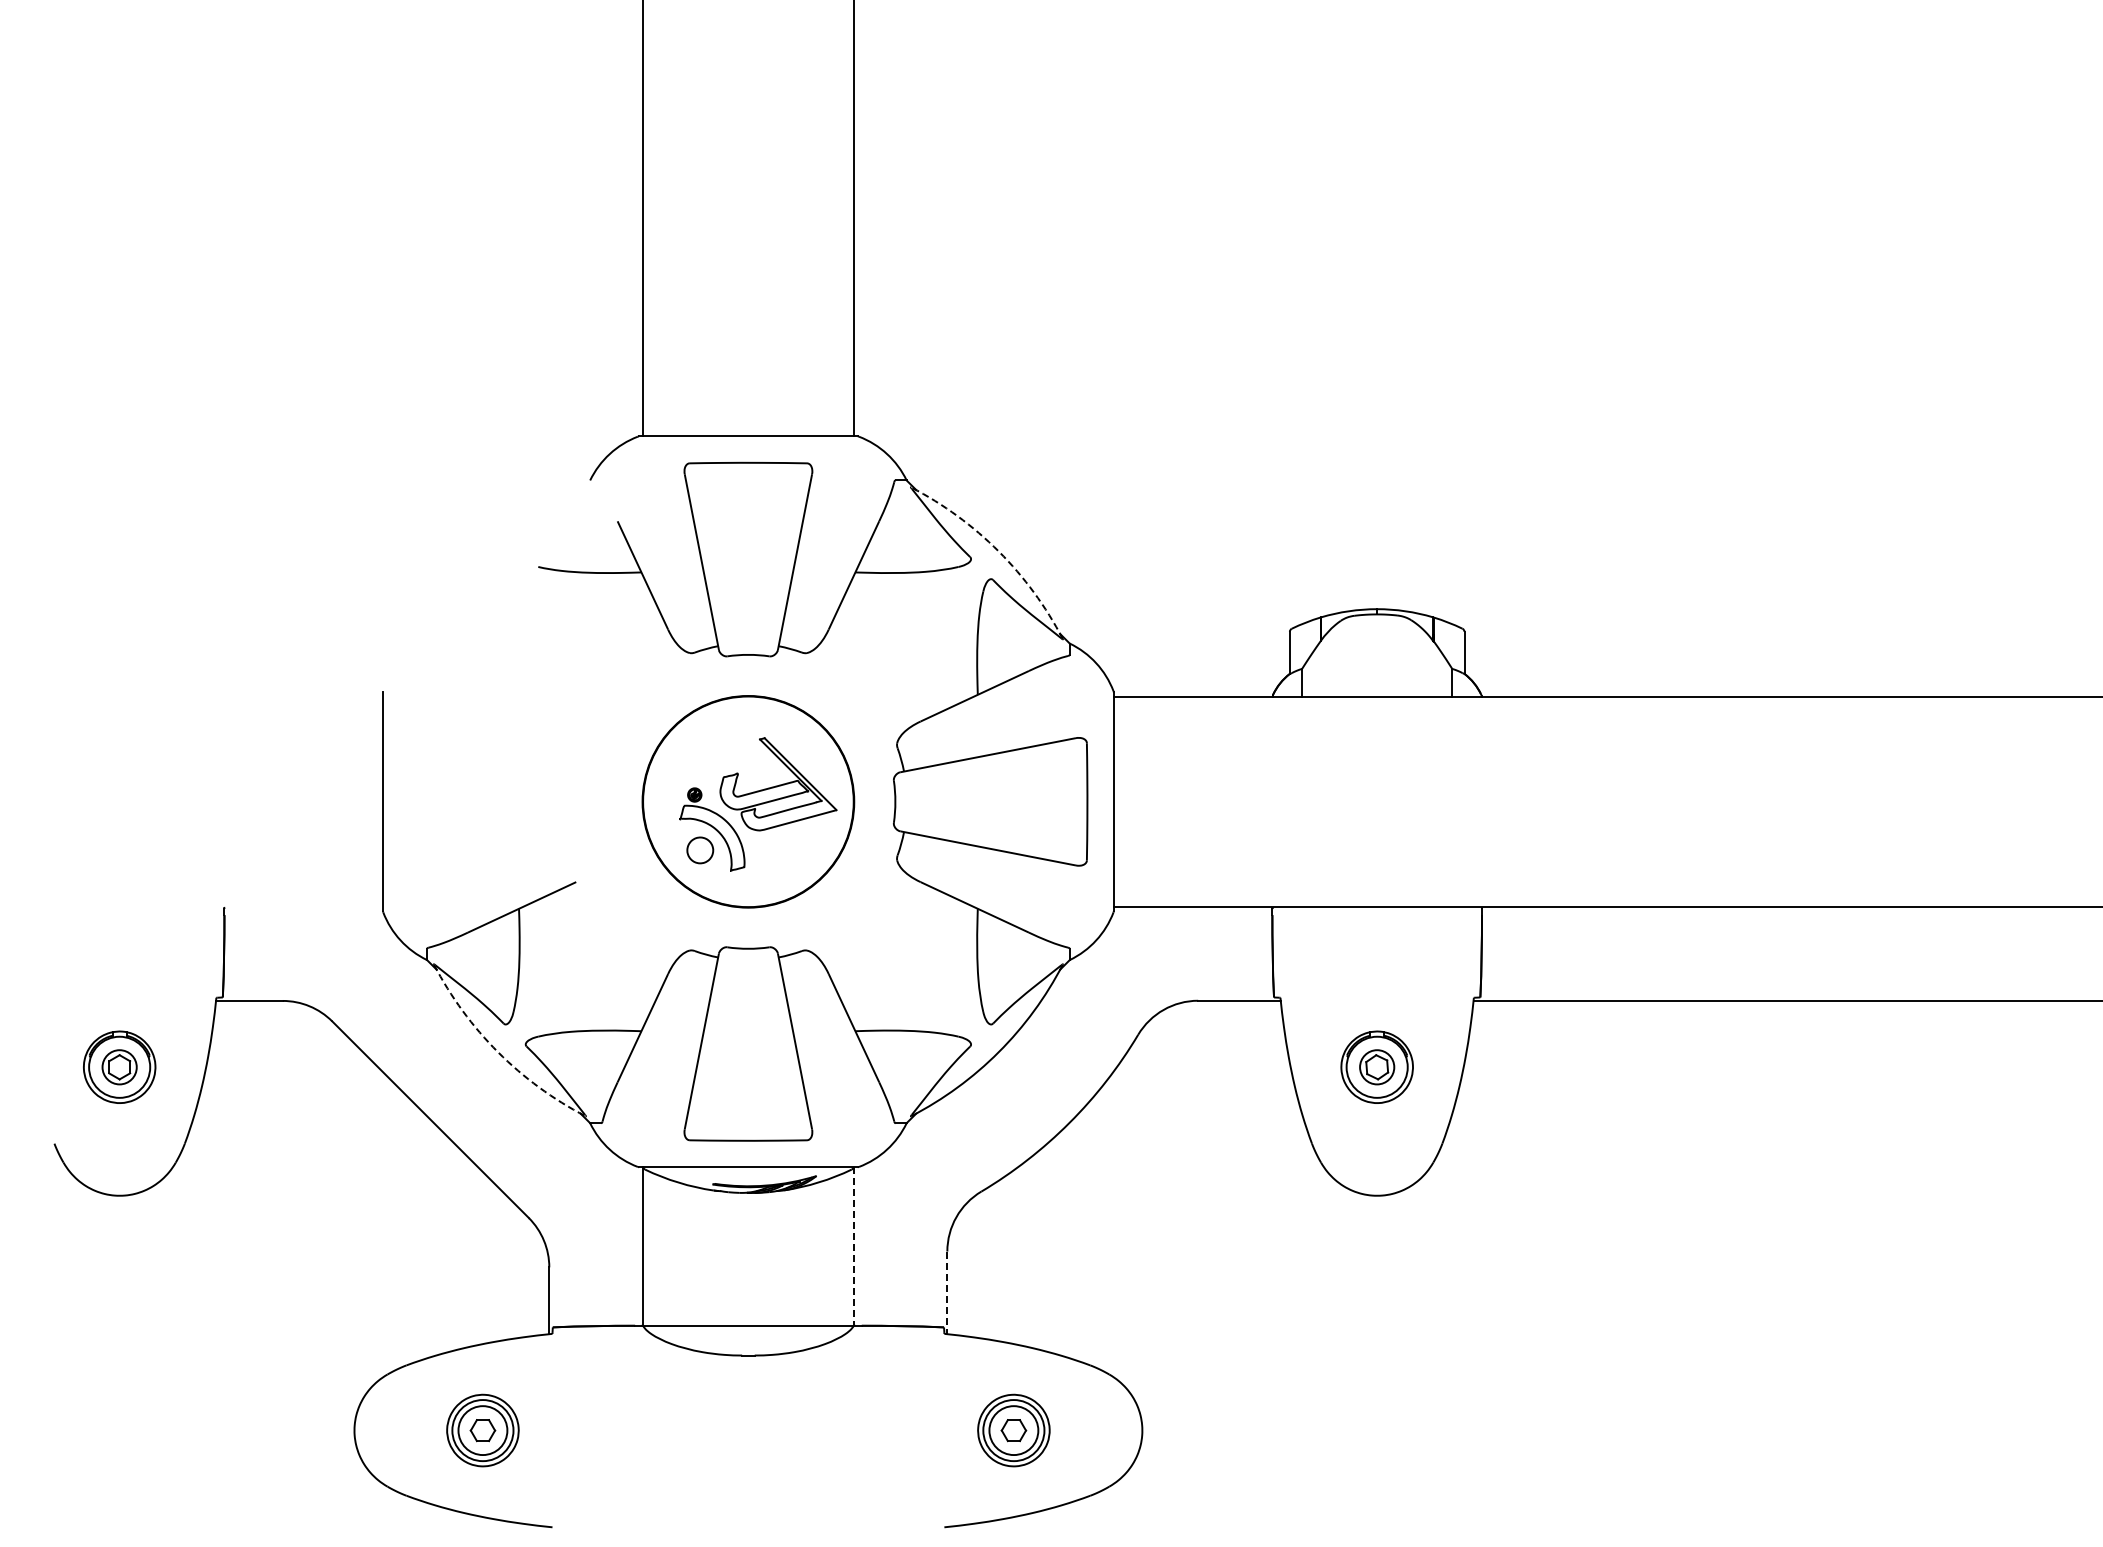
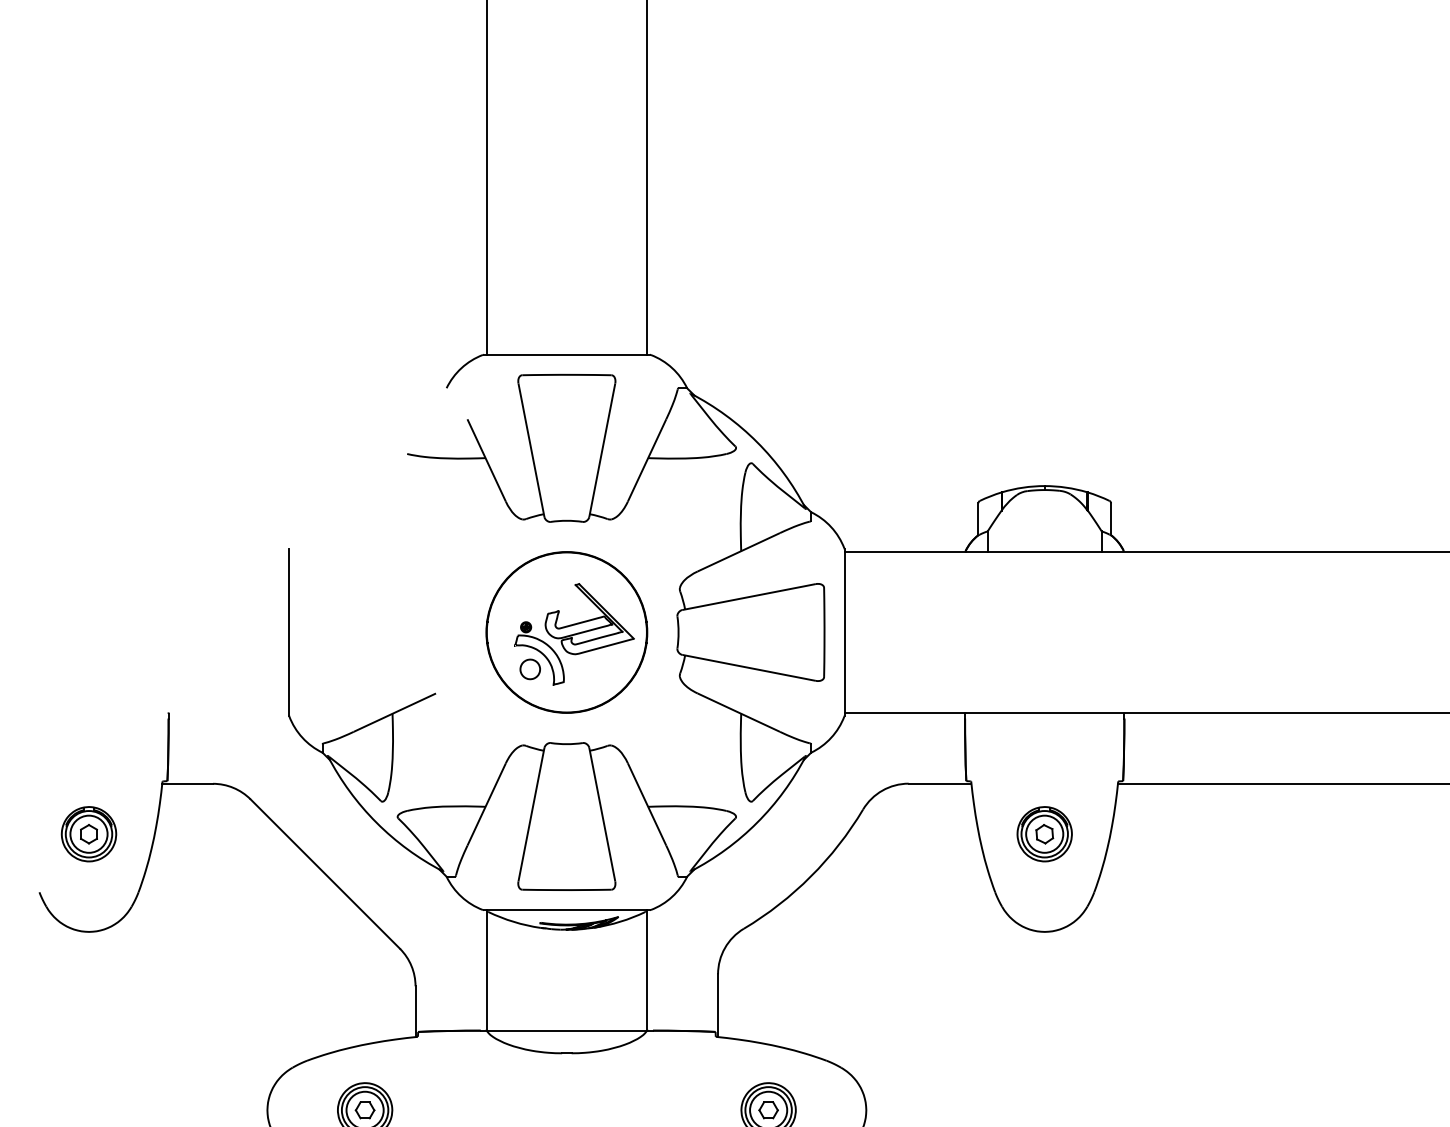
arc: (998, 551) -> (756, 442), dashed -> solid
arc: (498, 1052) -> (376, 822), dashed -> solid
circle: (119, 1066) -> (88, 833), size x1.43
circle: (1376, 1066) -> (1044, 833), size x1.43
line: (853, 1247) -> (646, 971), dashed -> solid
line: (947, 1293) -> (718, 1006), dashed -> solid

